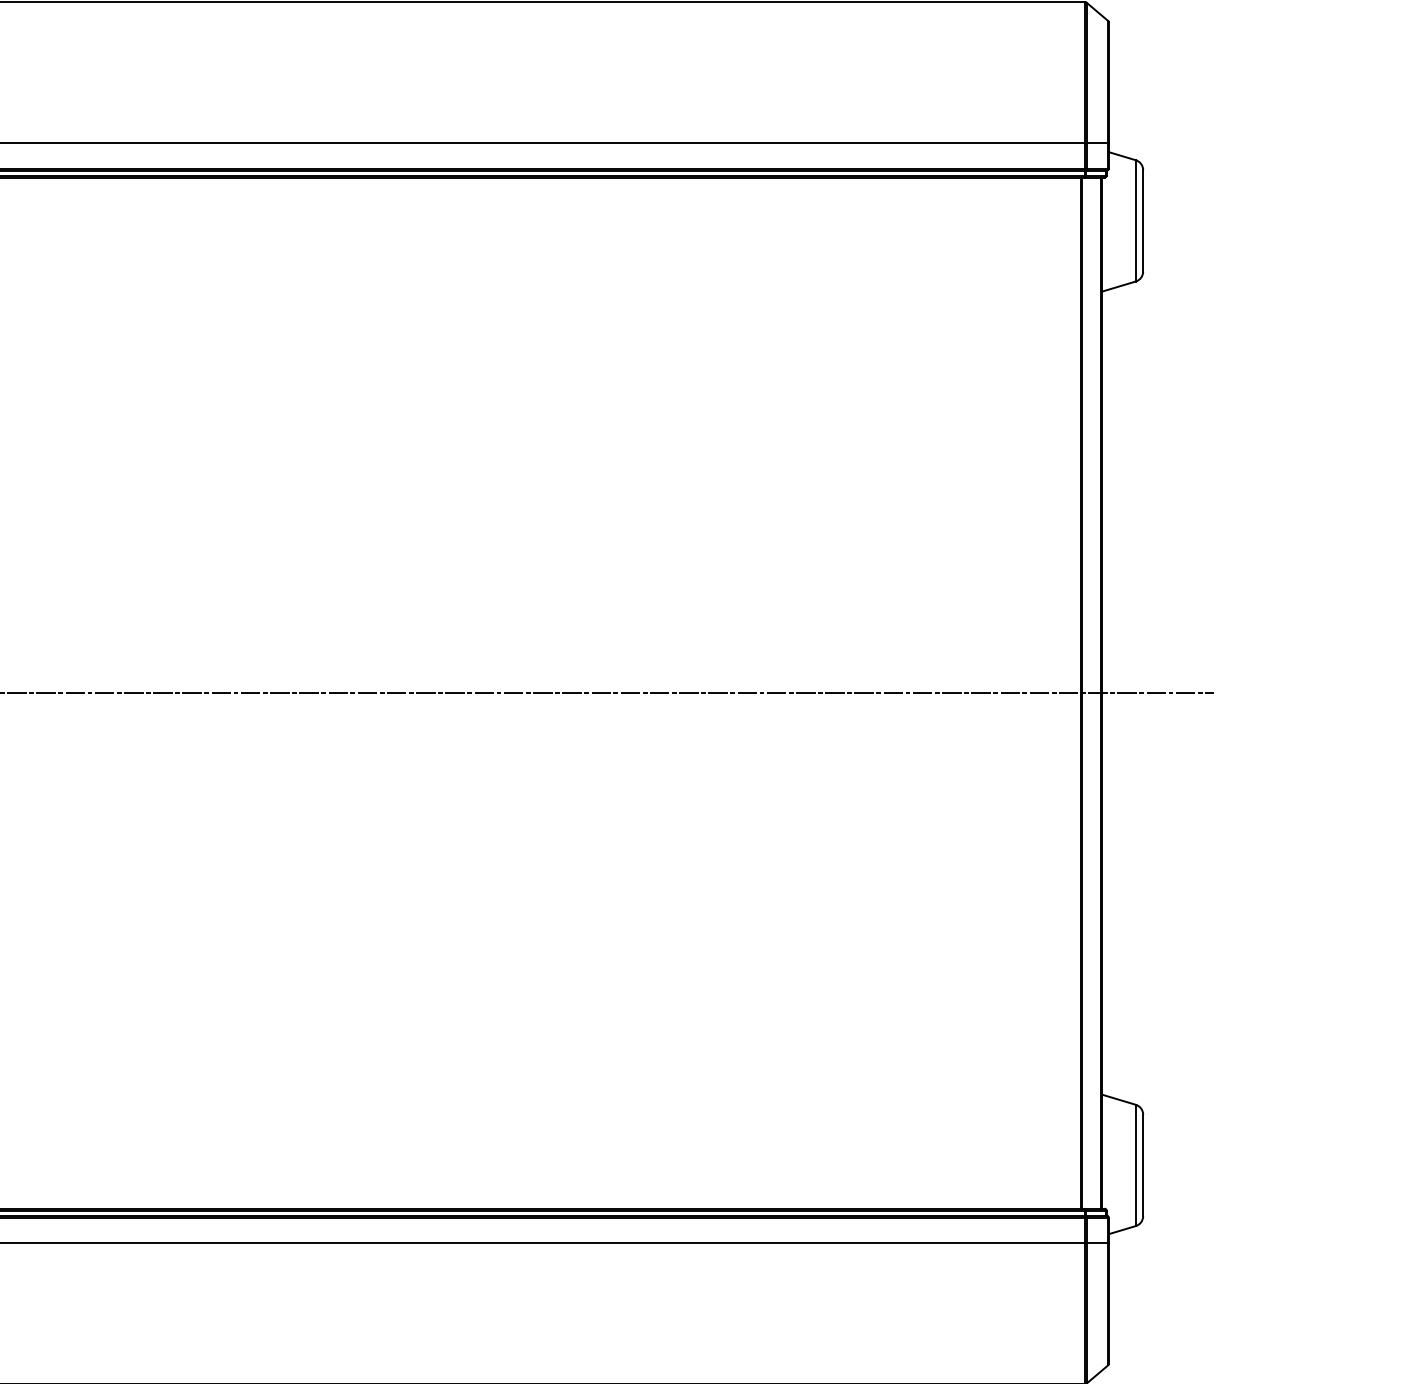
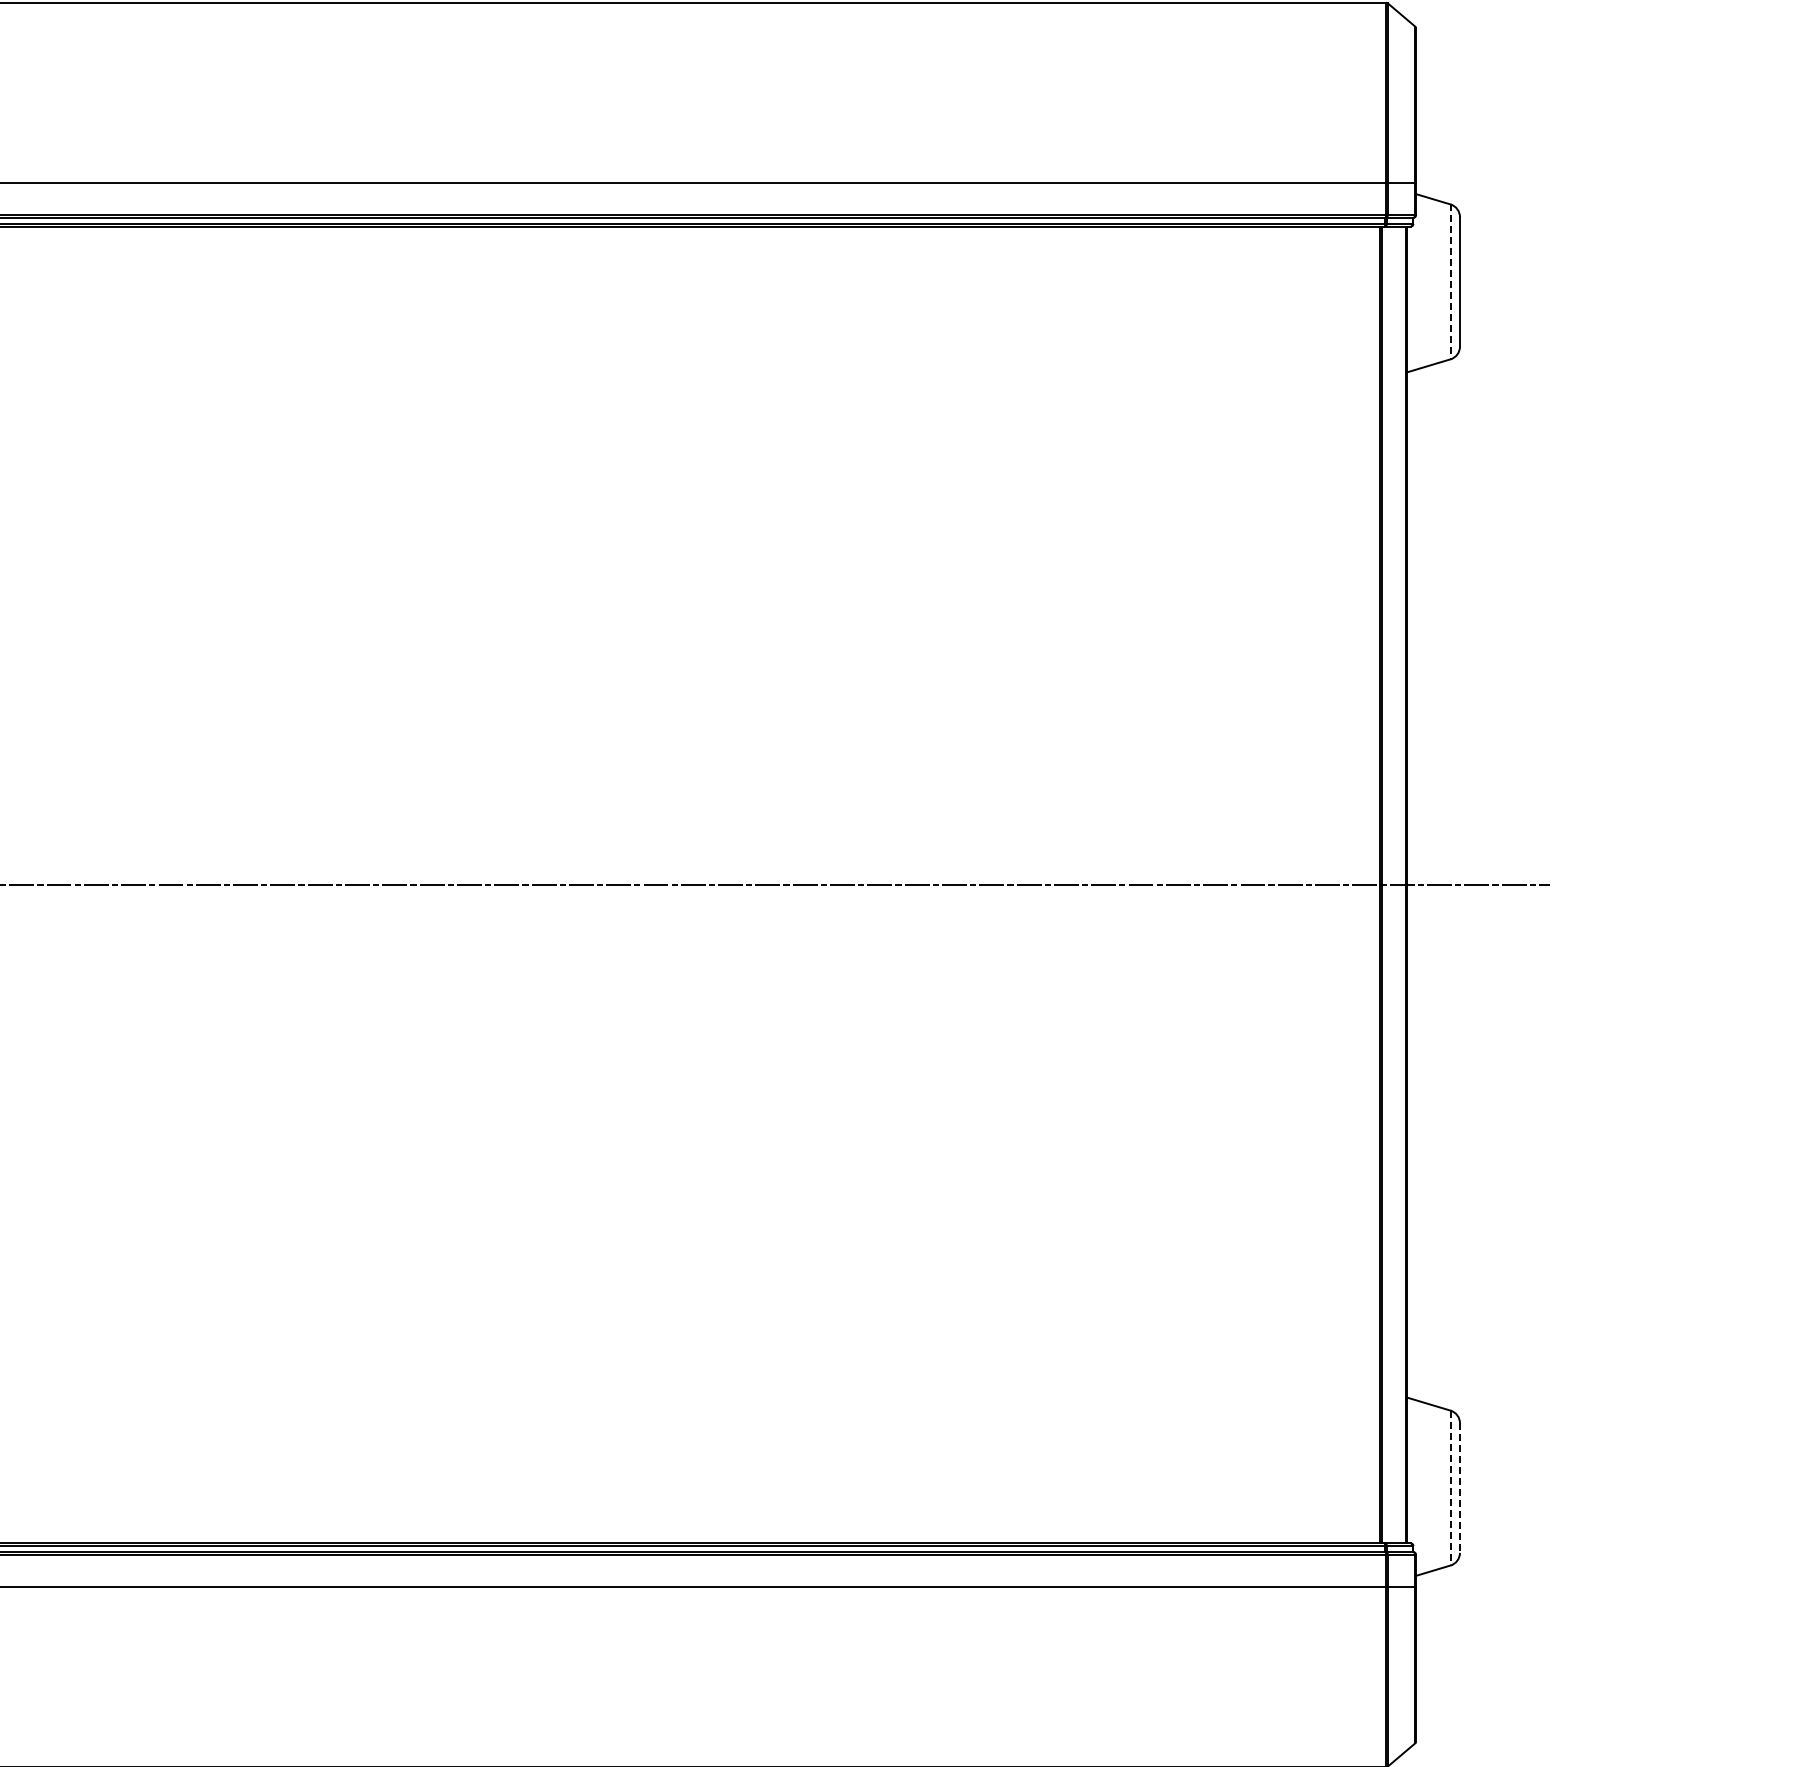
line: (1135, 221) -> (1450, 282), solid -> dashed
line: (1135, 1165) -> (1450, 1488), solid -> dashed
line: (1142, 1165) -> (1459, 1488), solid -> dashed

